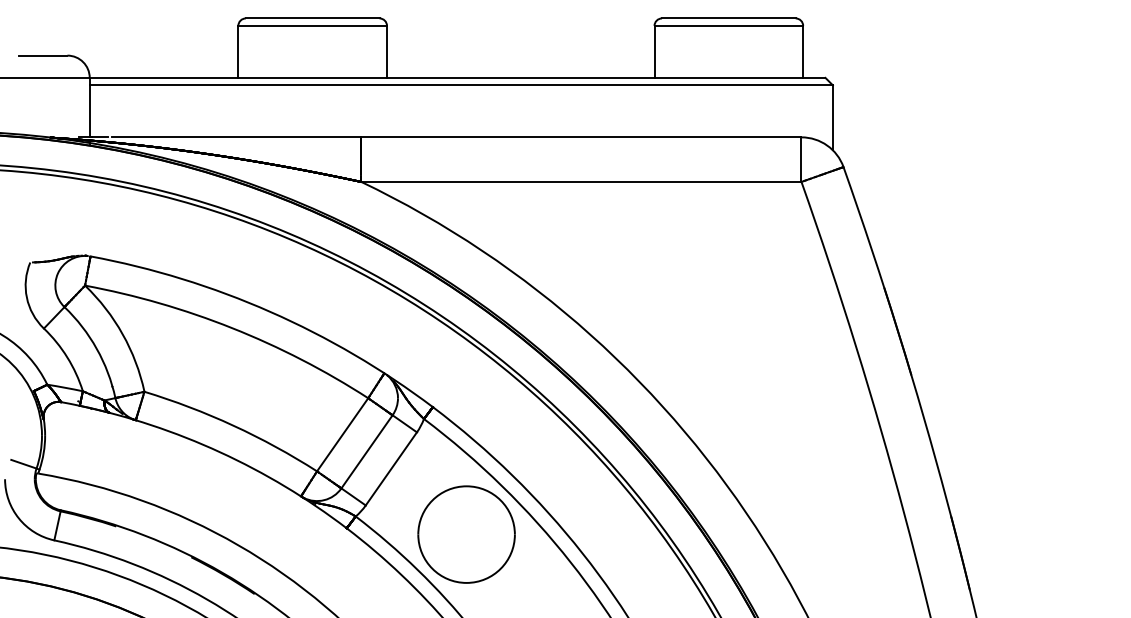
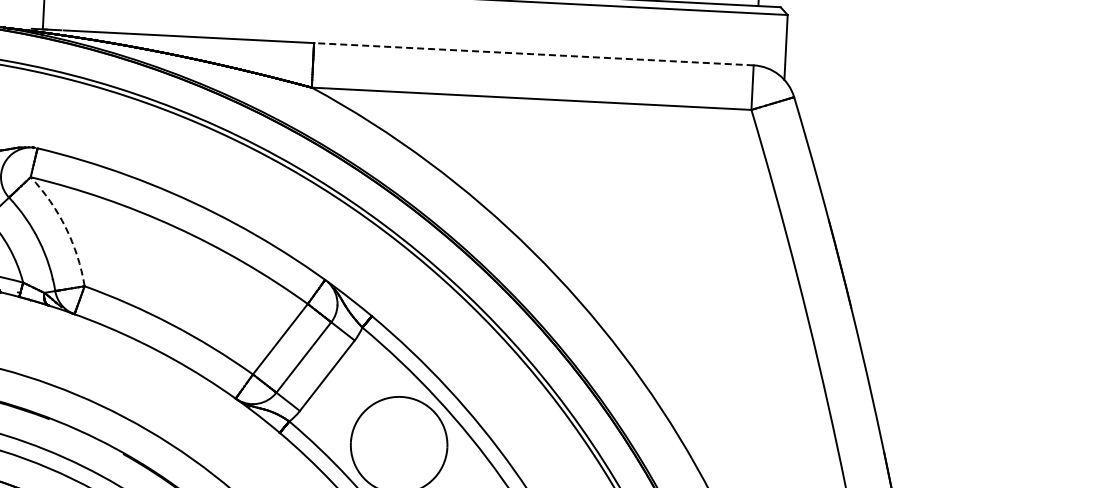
line: (580, 137) -> (532, 54), solid -> dashed
arc: (122, 334) -> (65, 227), solid -> dashed

